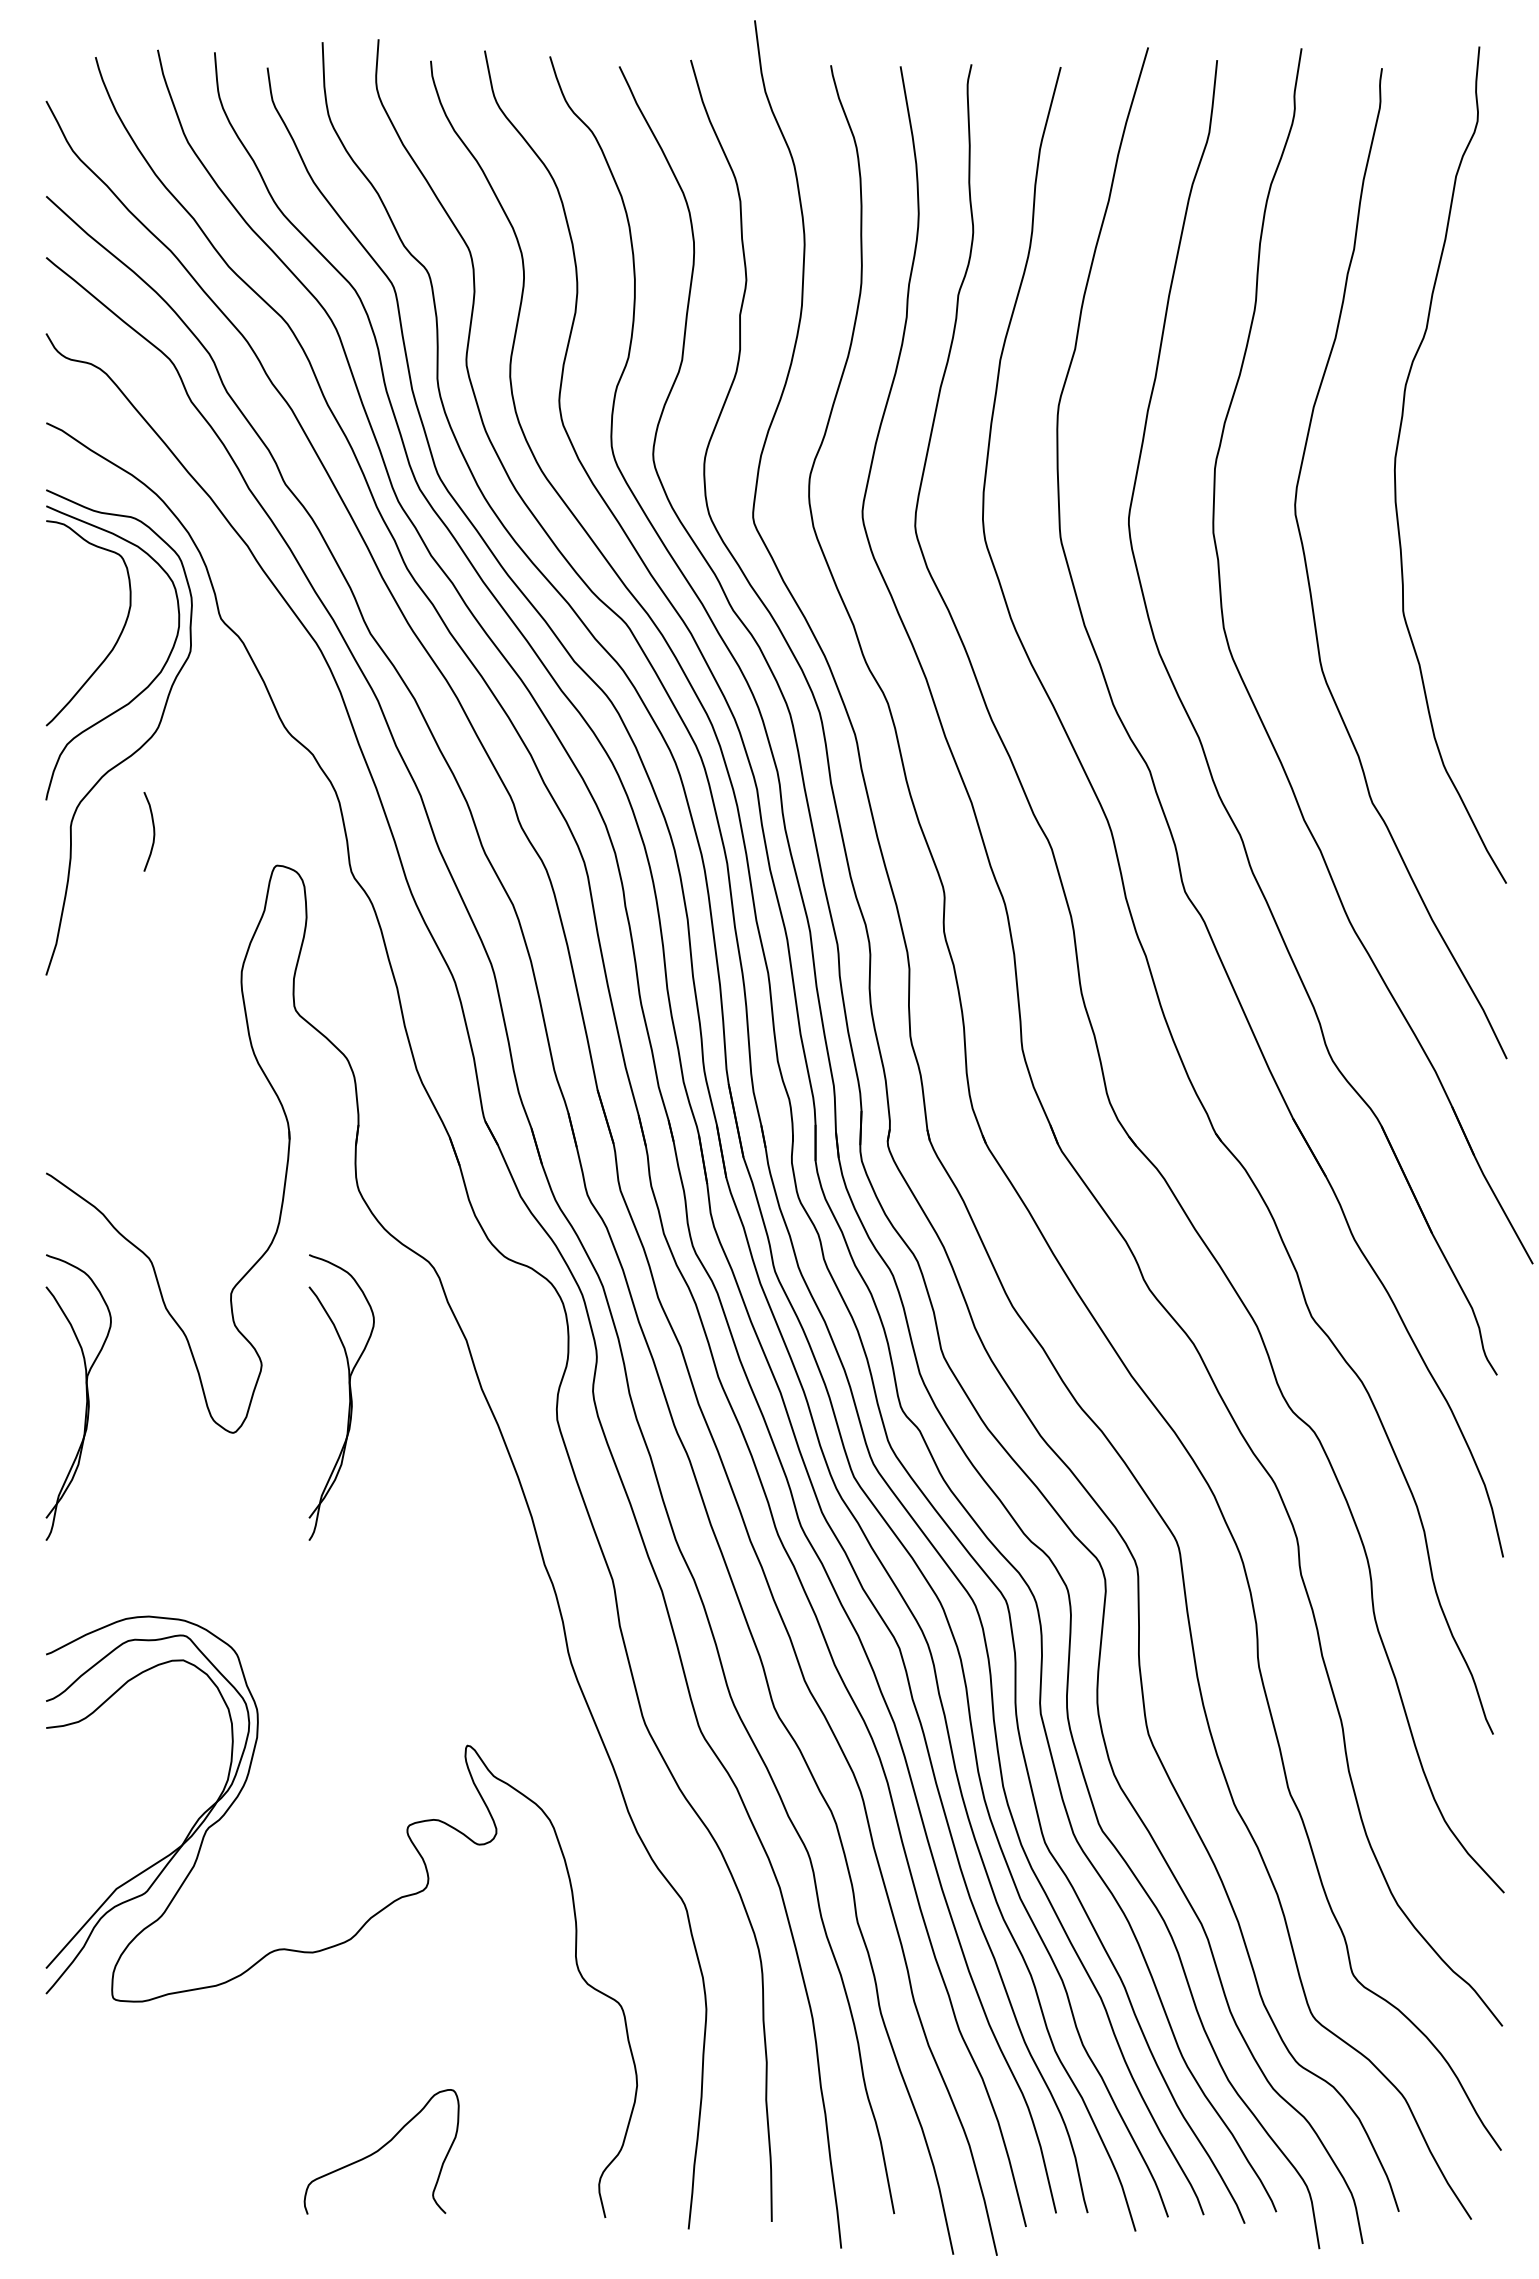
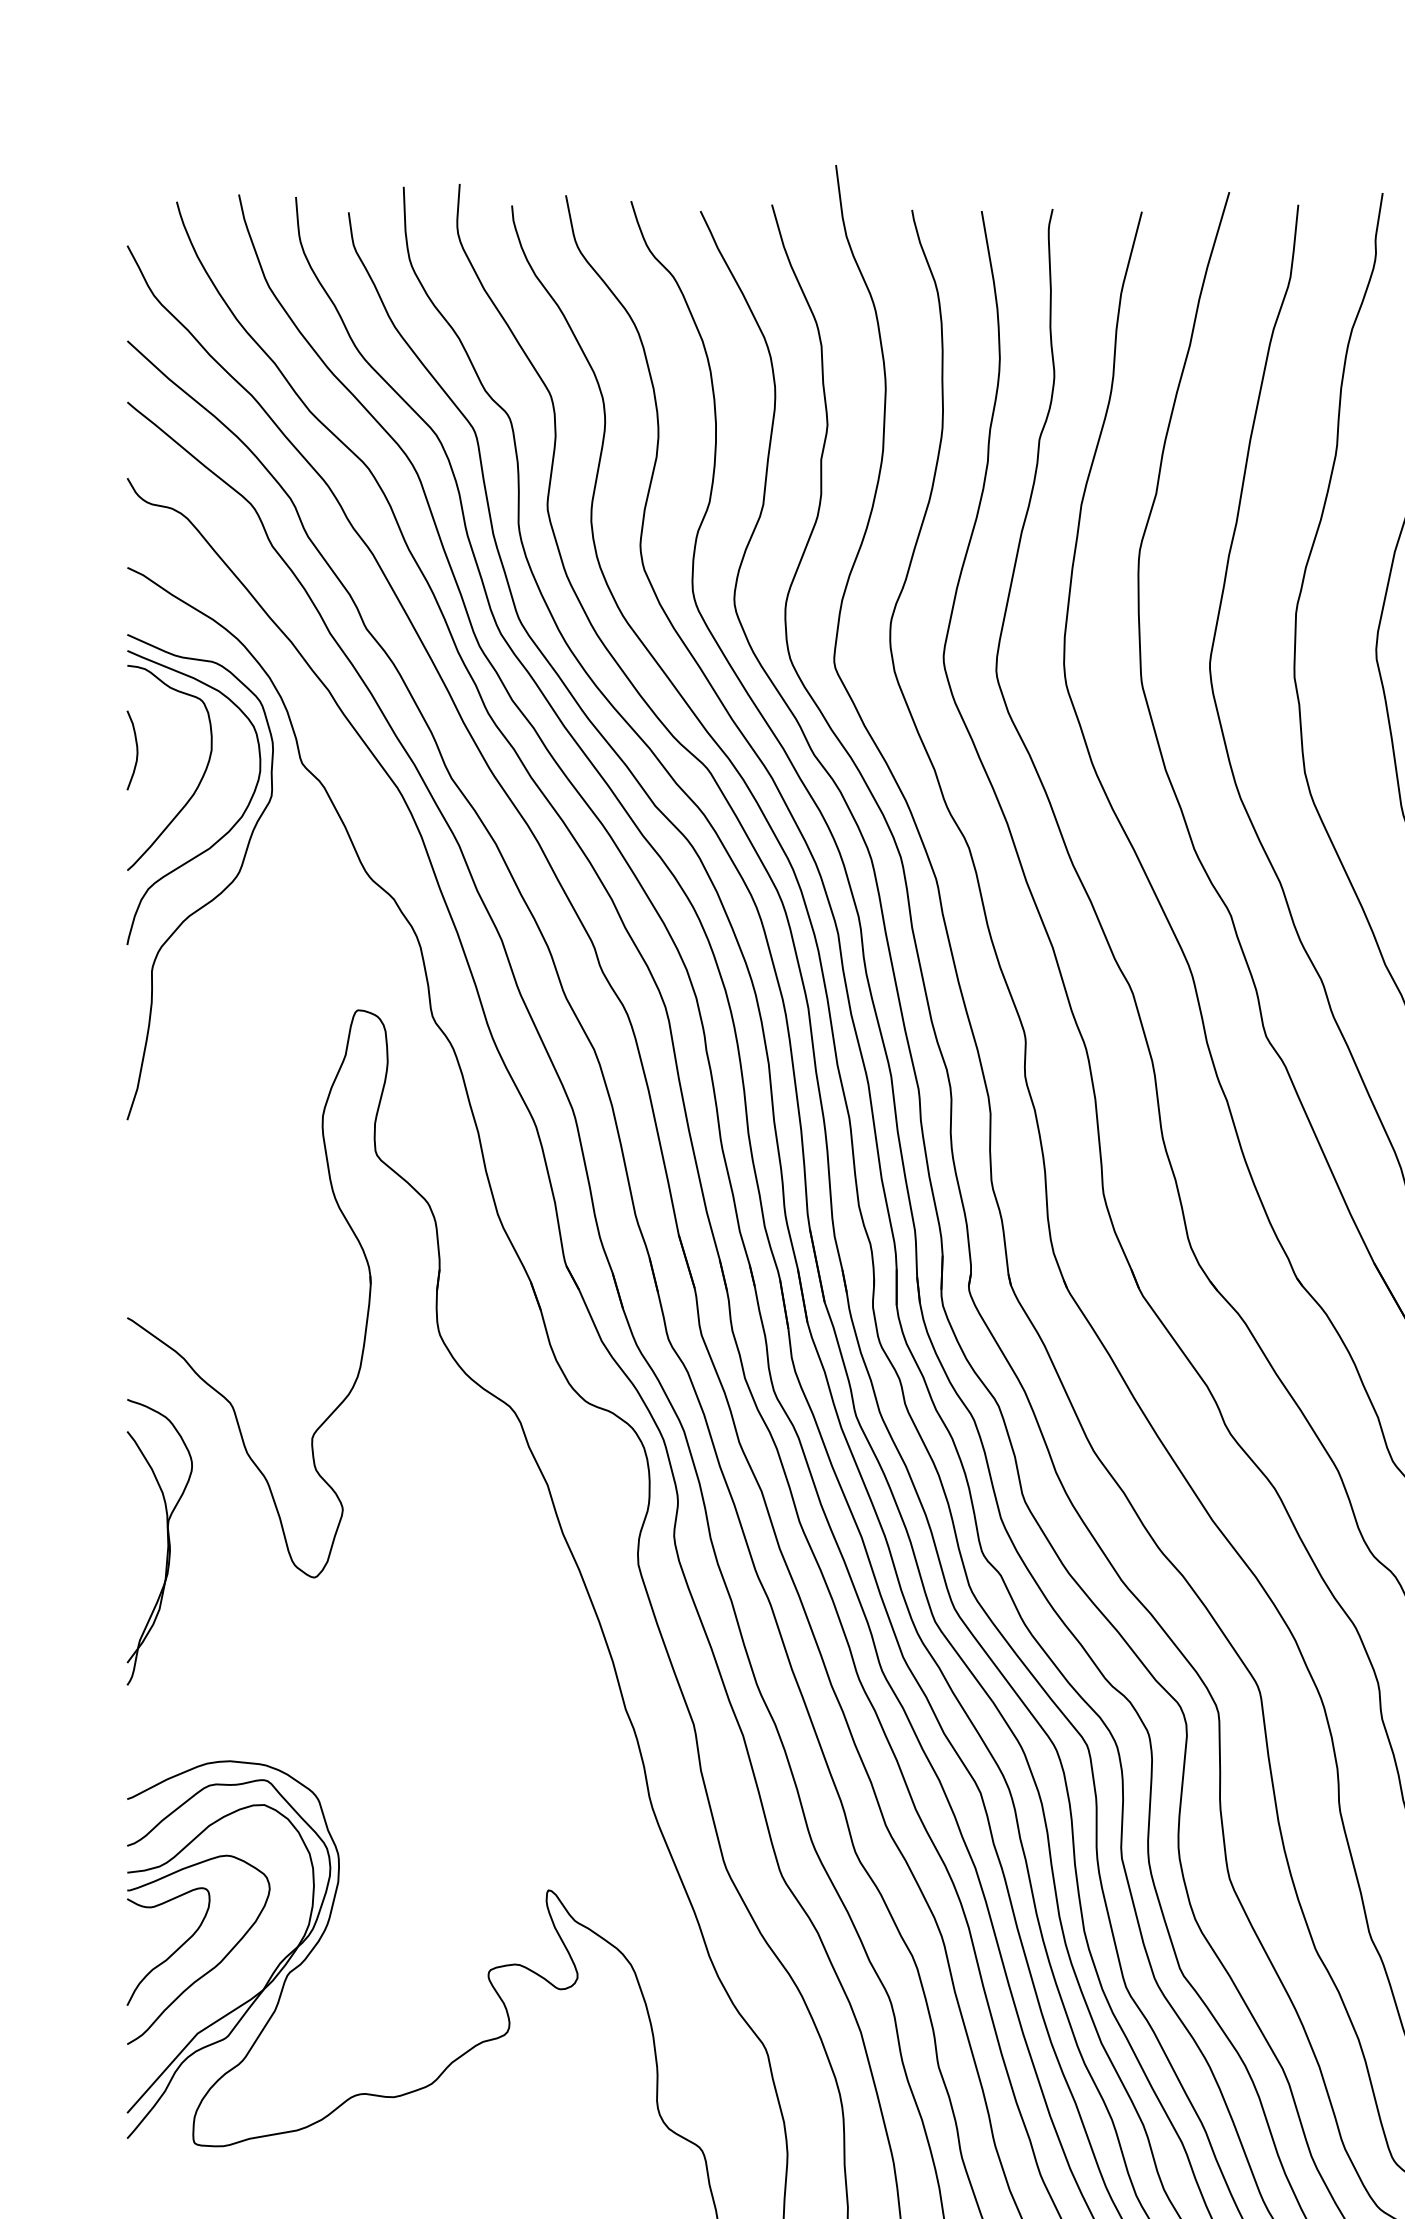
curve: (153, 831) -> (136, 750), moved
part: (349, 1397) -> (430, 1542), removed
part: (108, 1795) -> (189, 1940), added

